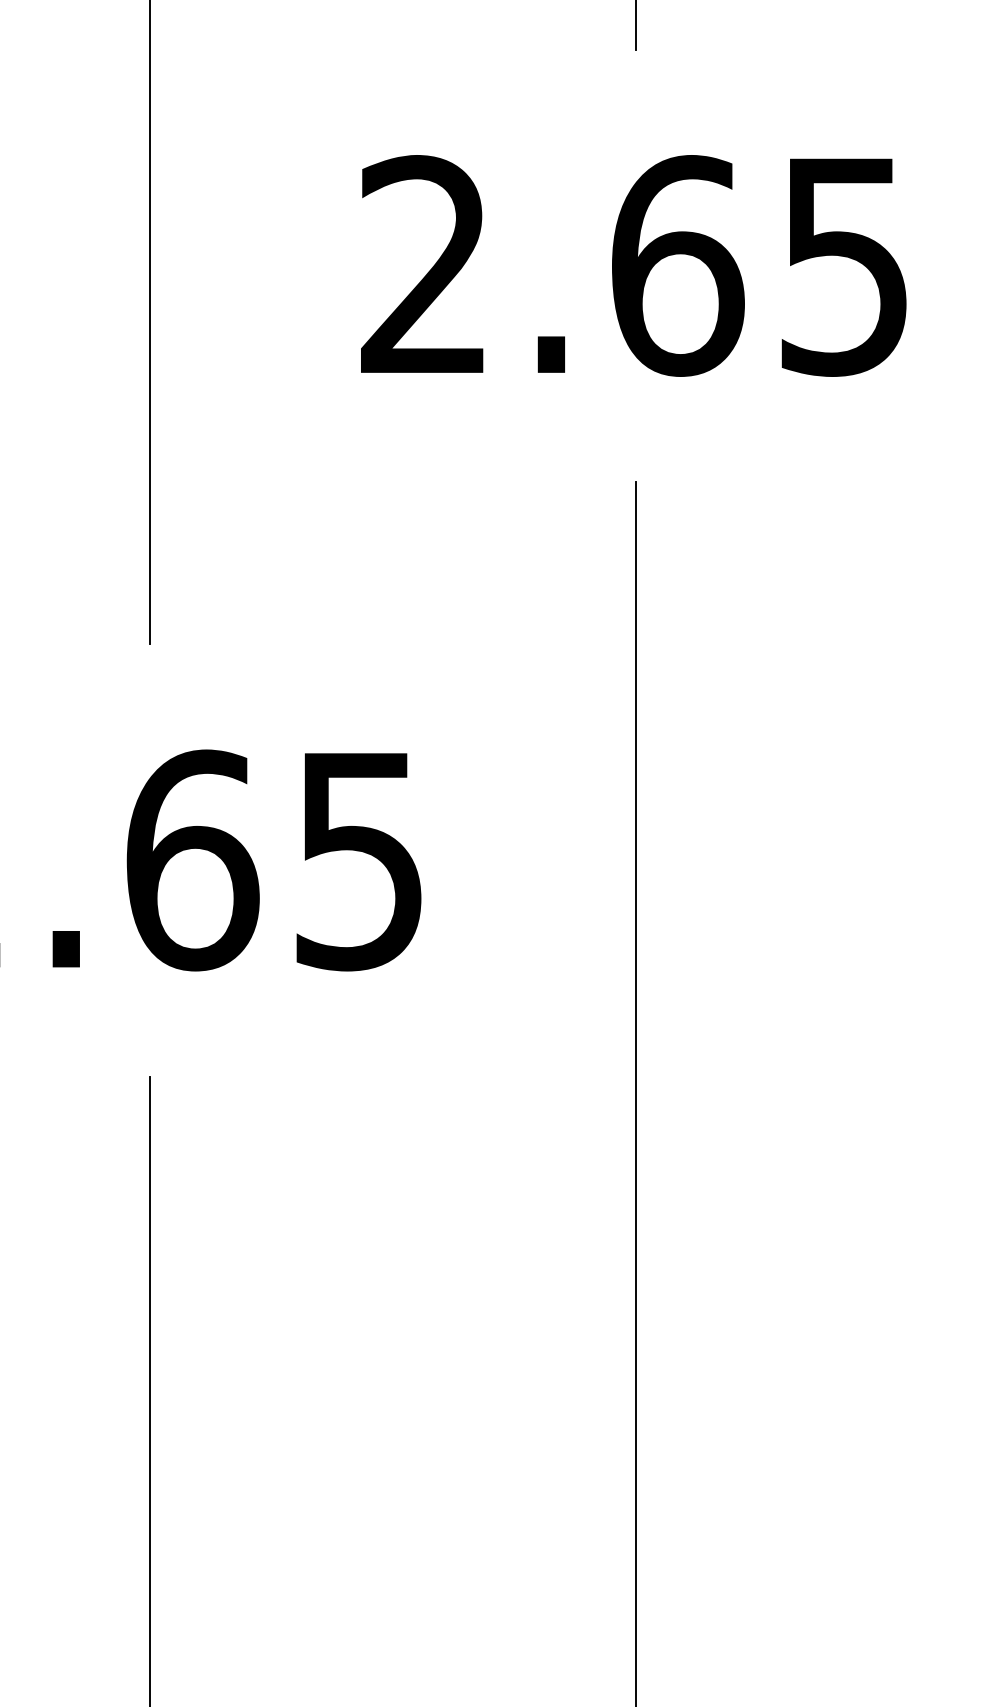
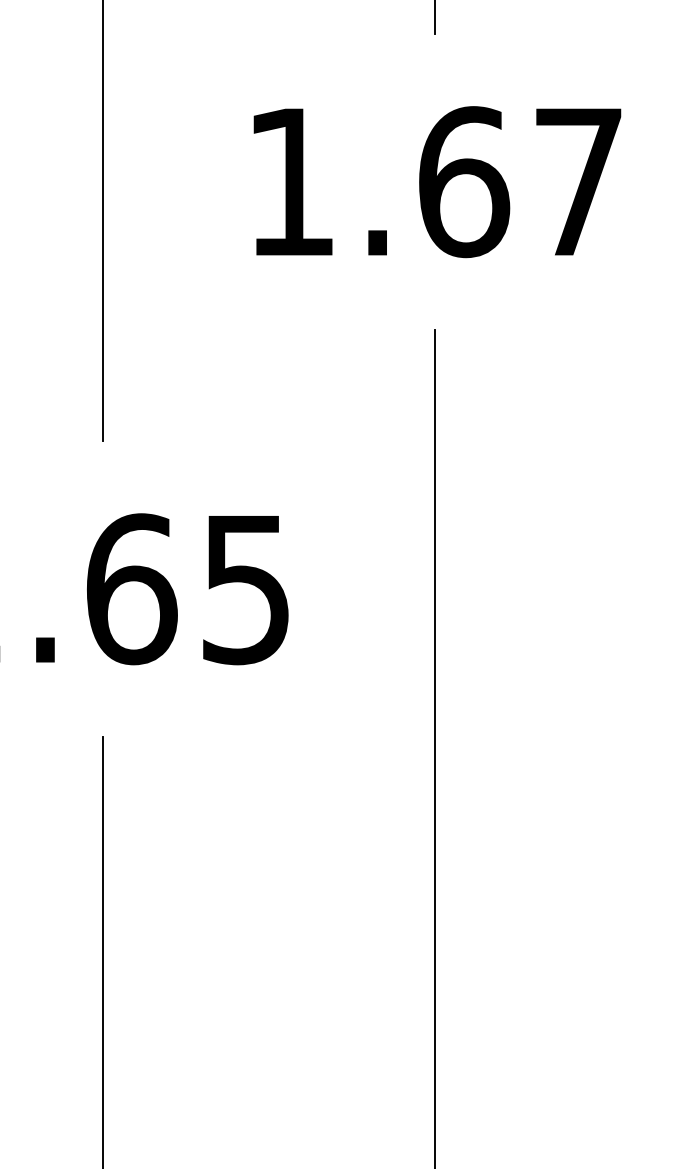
text: (634, 266) -> (434, 182), 2.65 -> 1.67

